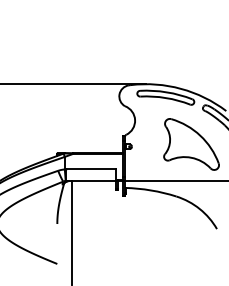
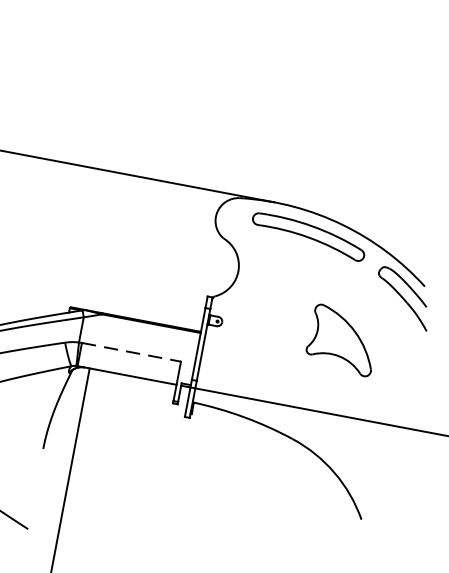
part: (191, 144) -> (342, 340), size x0.6
line: (90, 169) -> (130, 352), solid -> dashed

